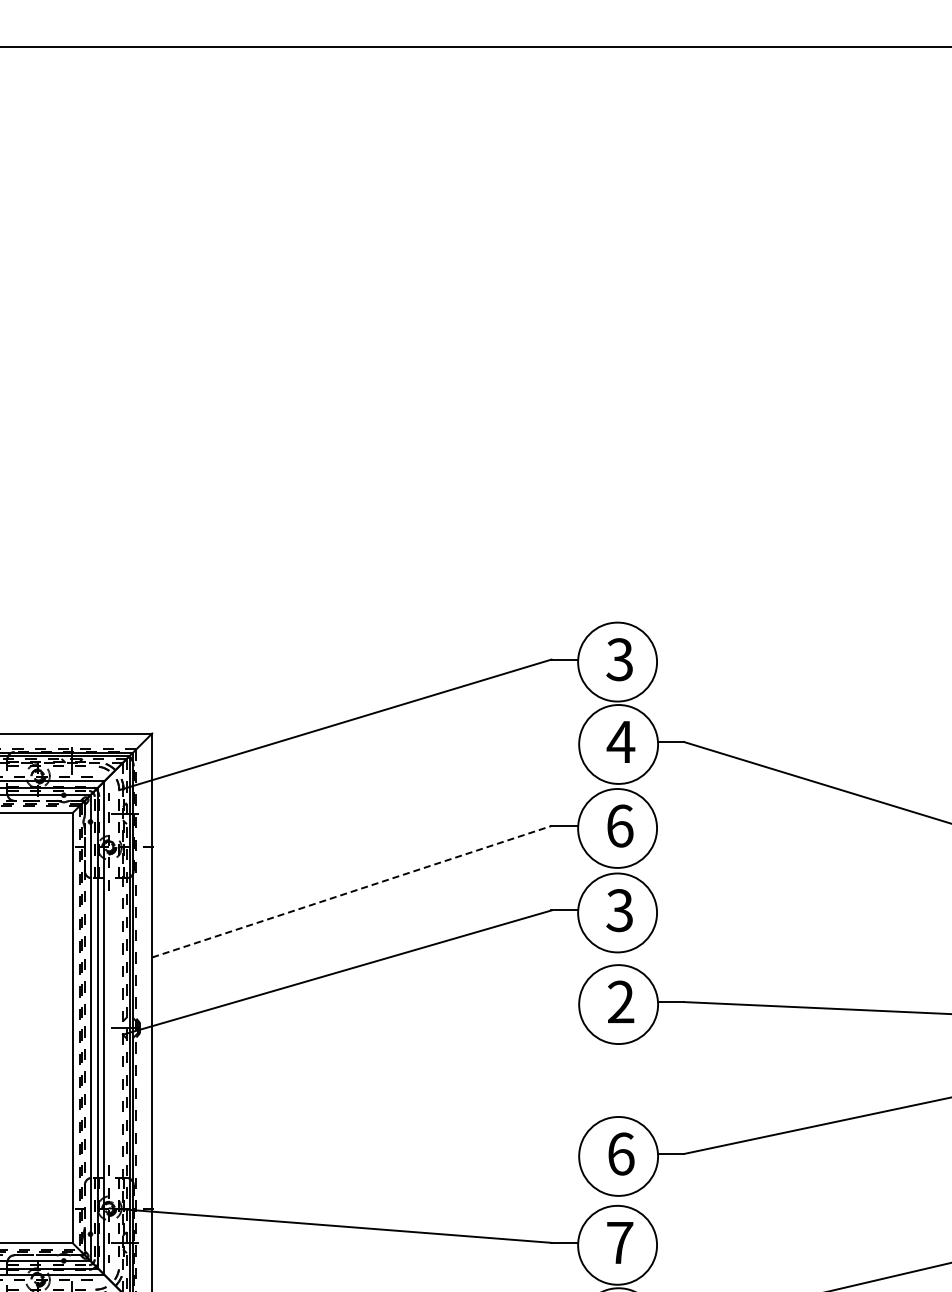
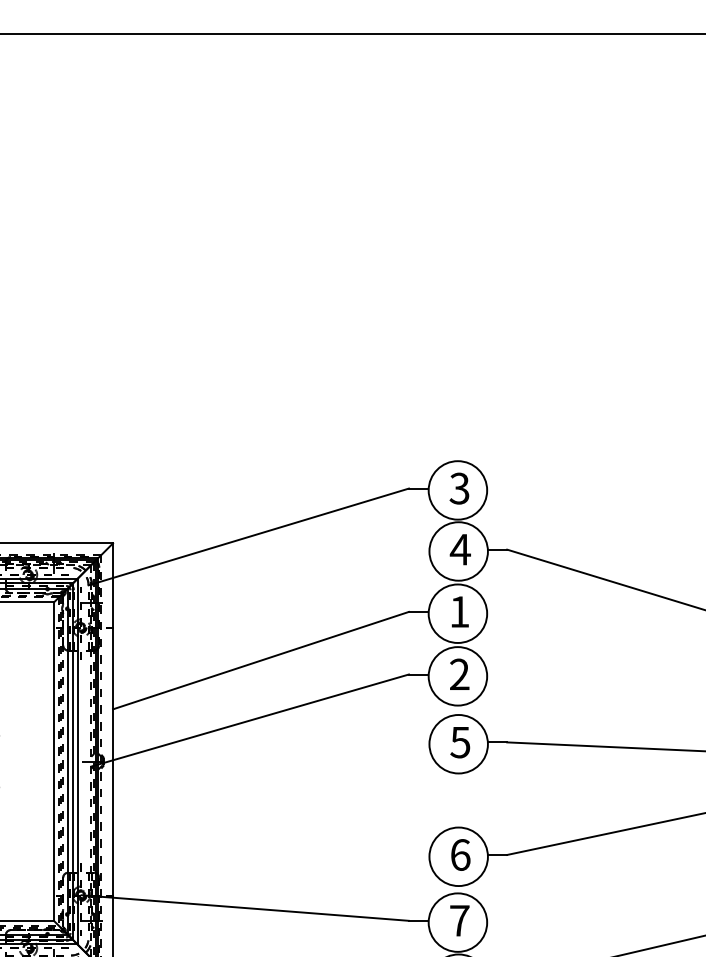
text: (620, 825) -> (460, 611), 6 -> 1
line: (352, 891) -> (261, 660), dashed -> solid
text: (619, 910) -> (459, 674), 3 -> 2
text: (620, 1001) -> (460, 741), 2 -> 5

